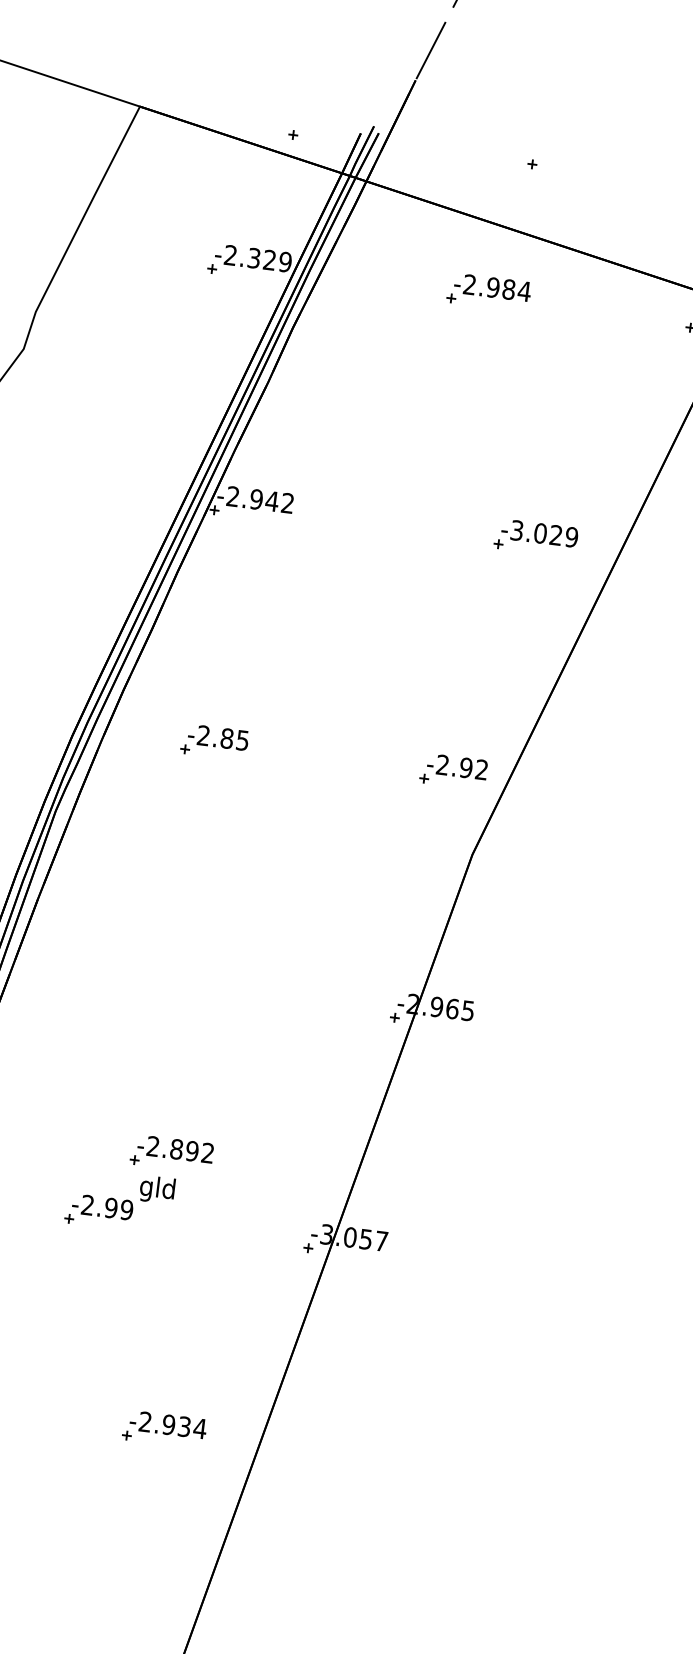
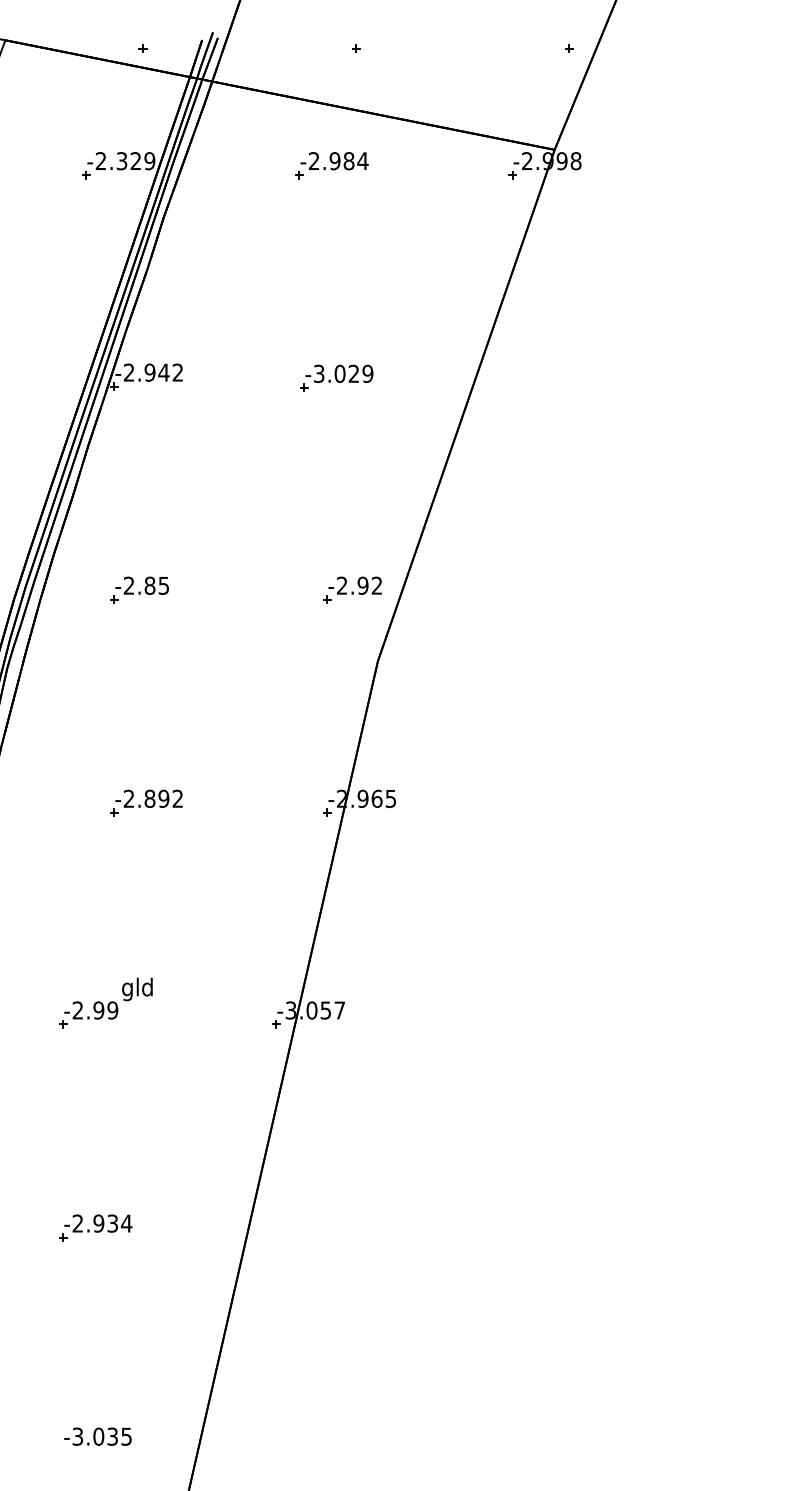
part: (536, 537) -> (336, 377), moved
part: (172, 1152) -> (146, 802), moved
part: (164, 1428) -> (95, 1227), moved

